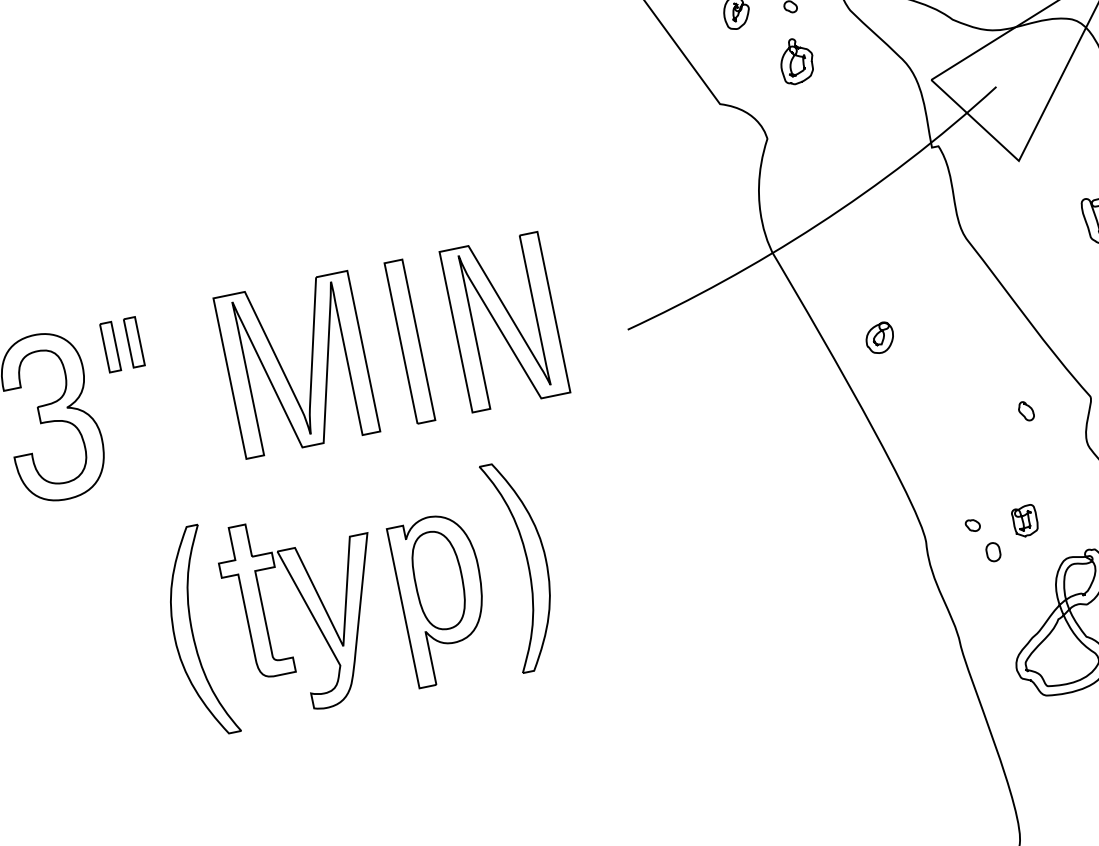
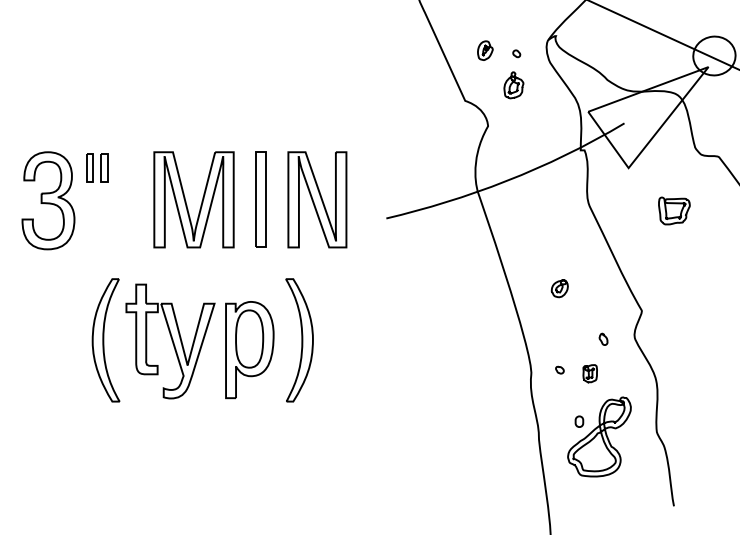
part: (879, 337) -> (559, 288), moved
part: (1025, 409) -> (603, 338), moved
part: (993, 551) -> (579, 421), moved

